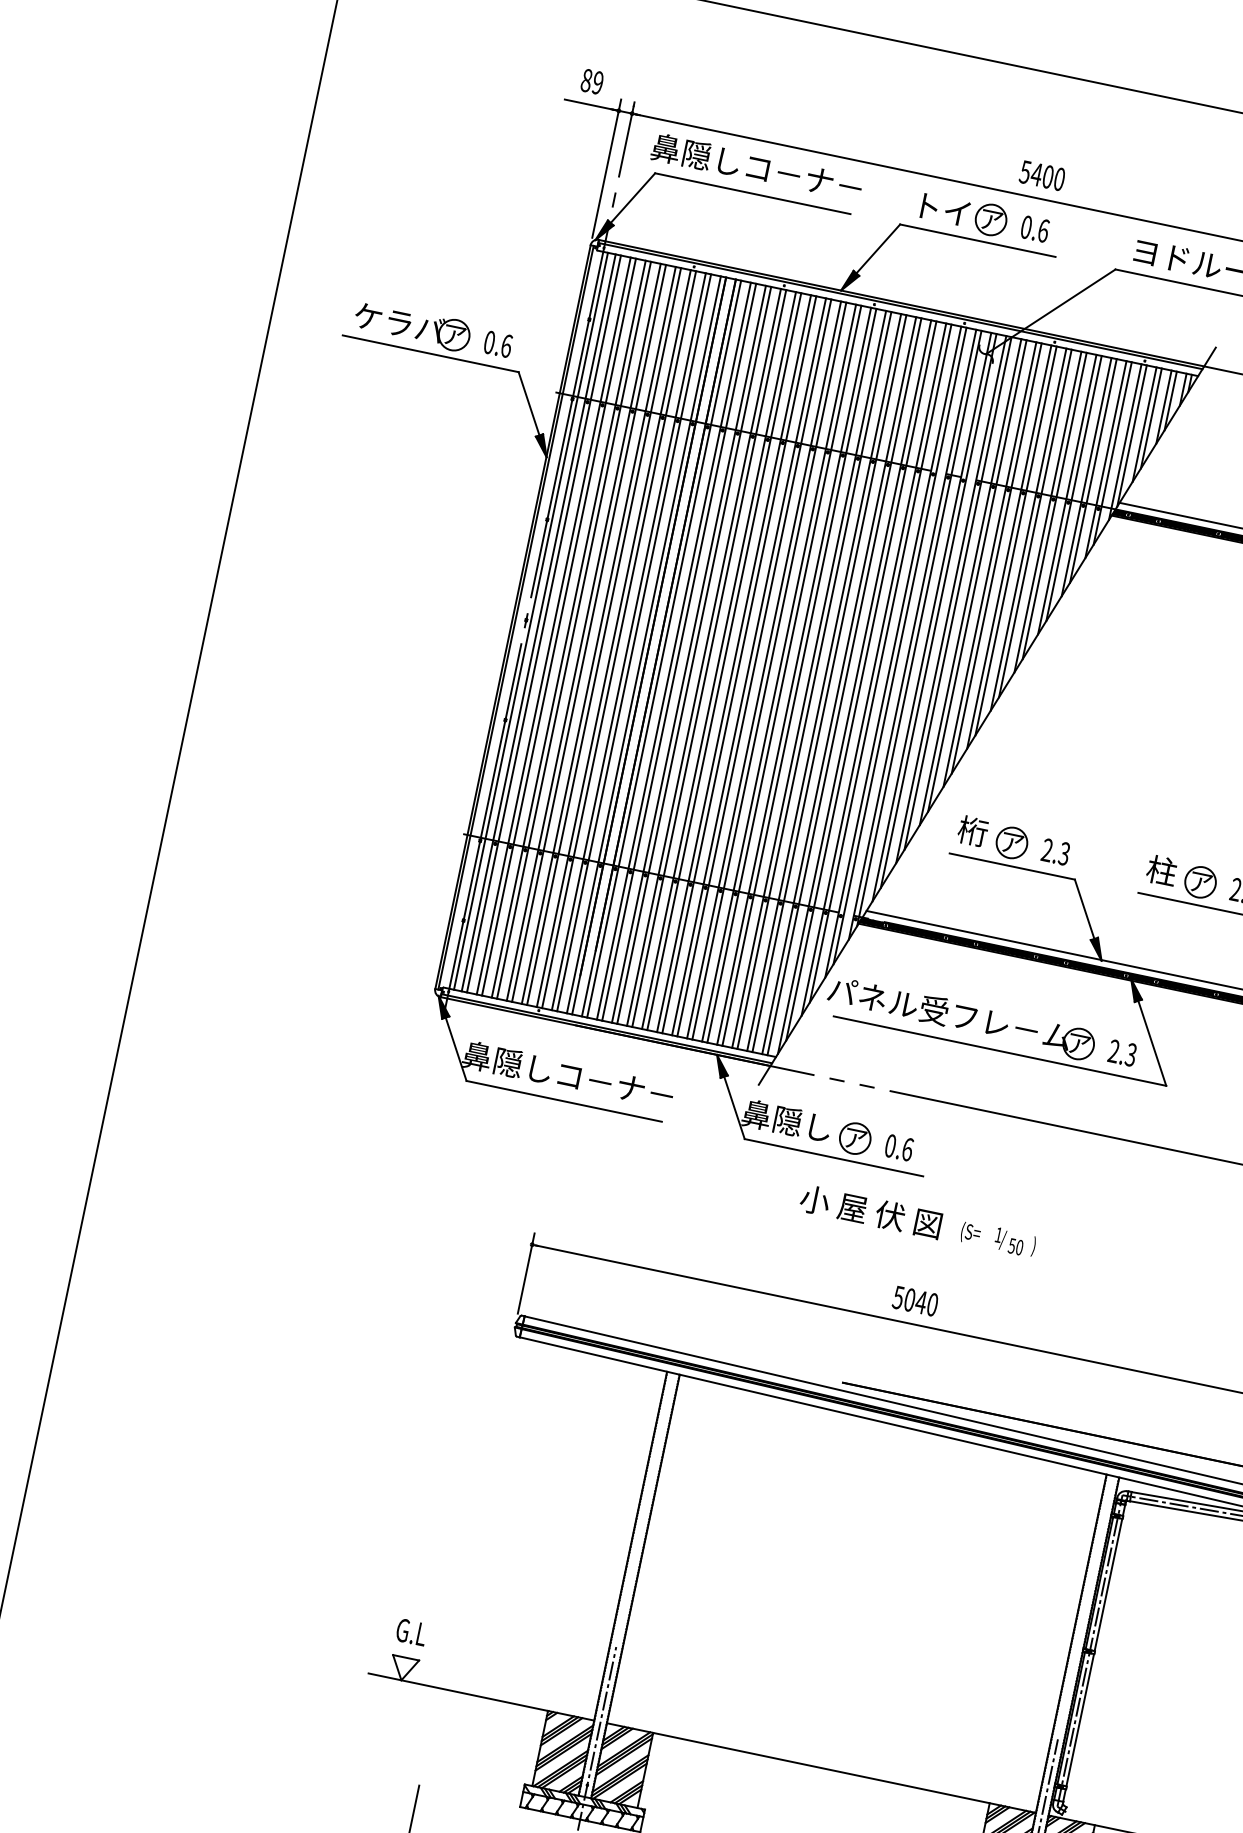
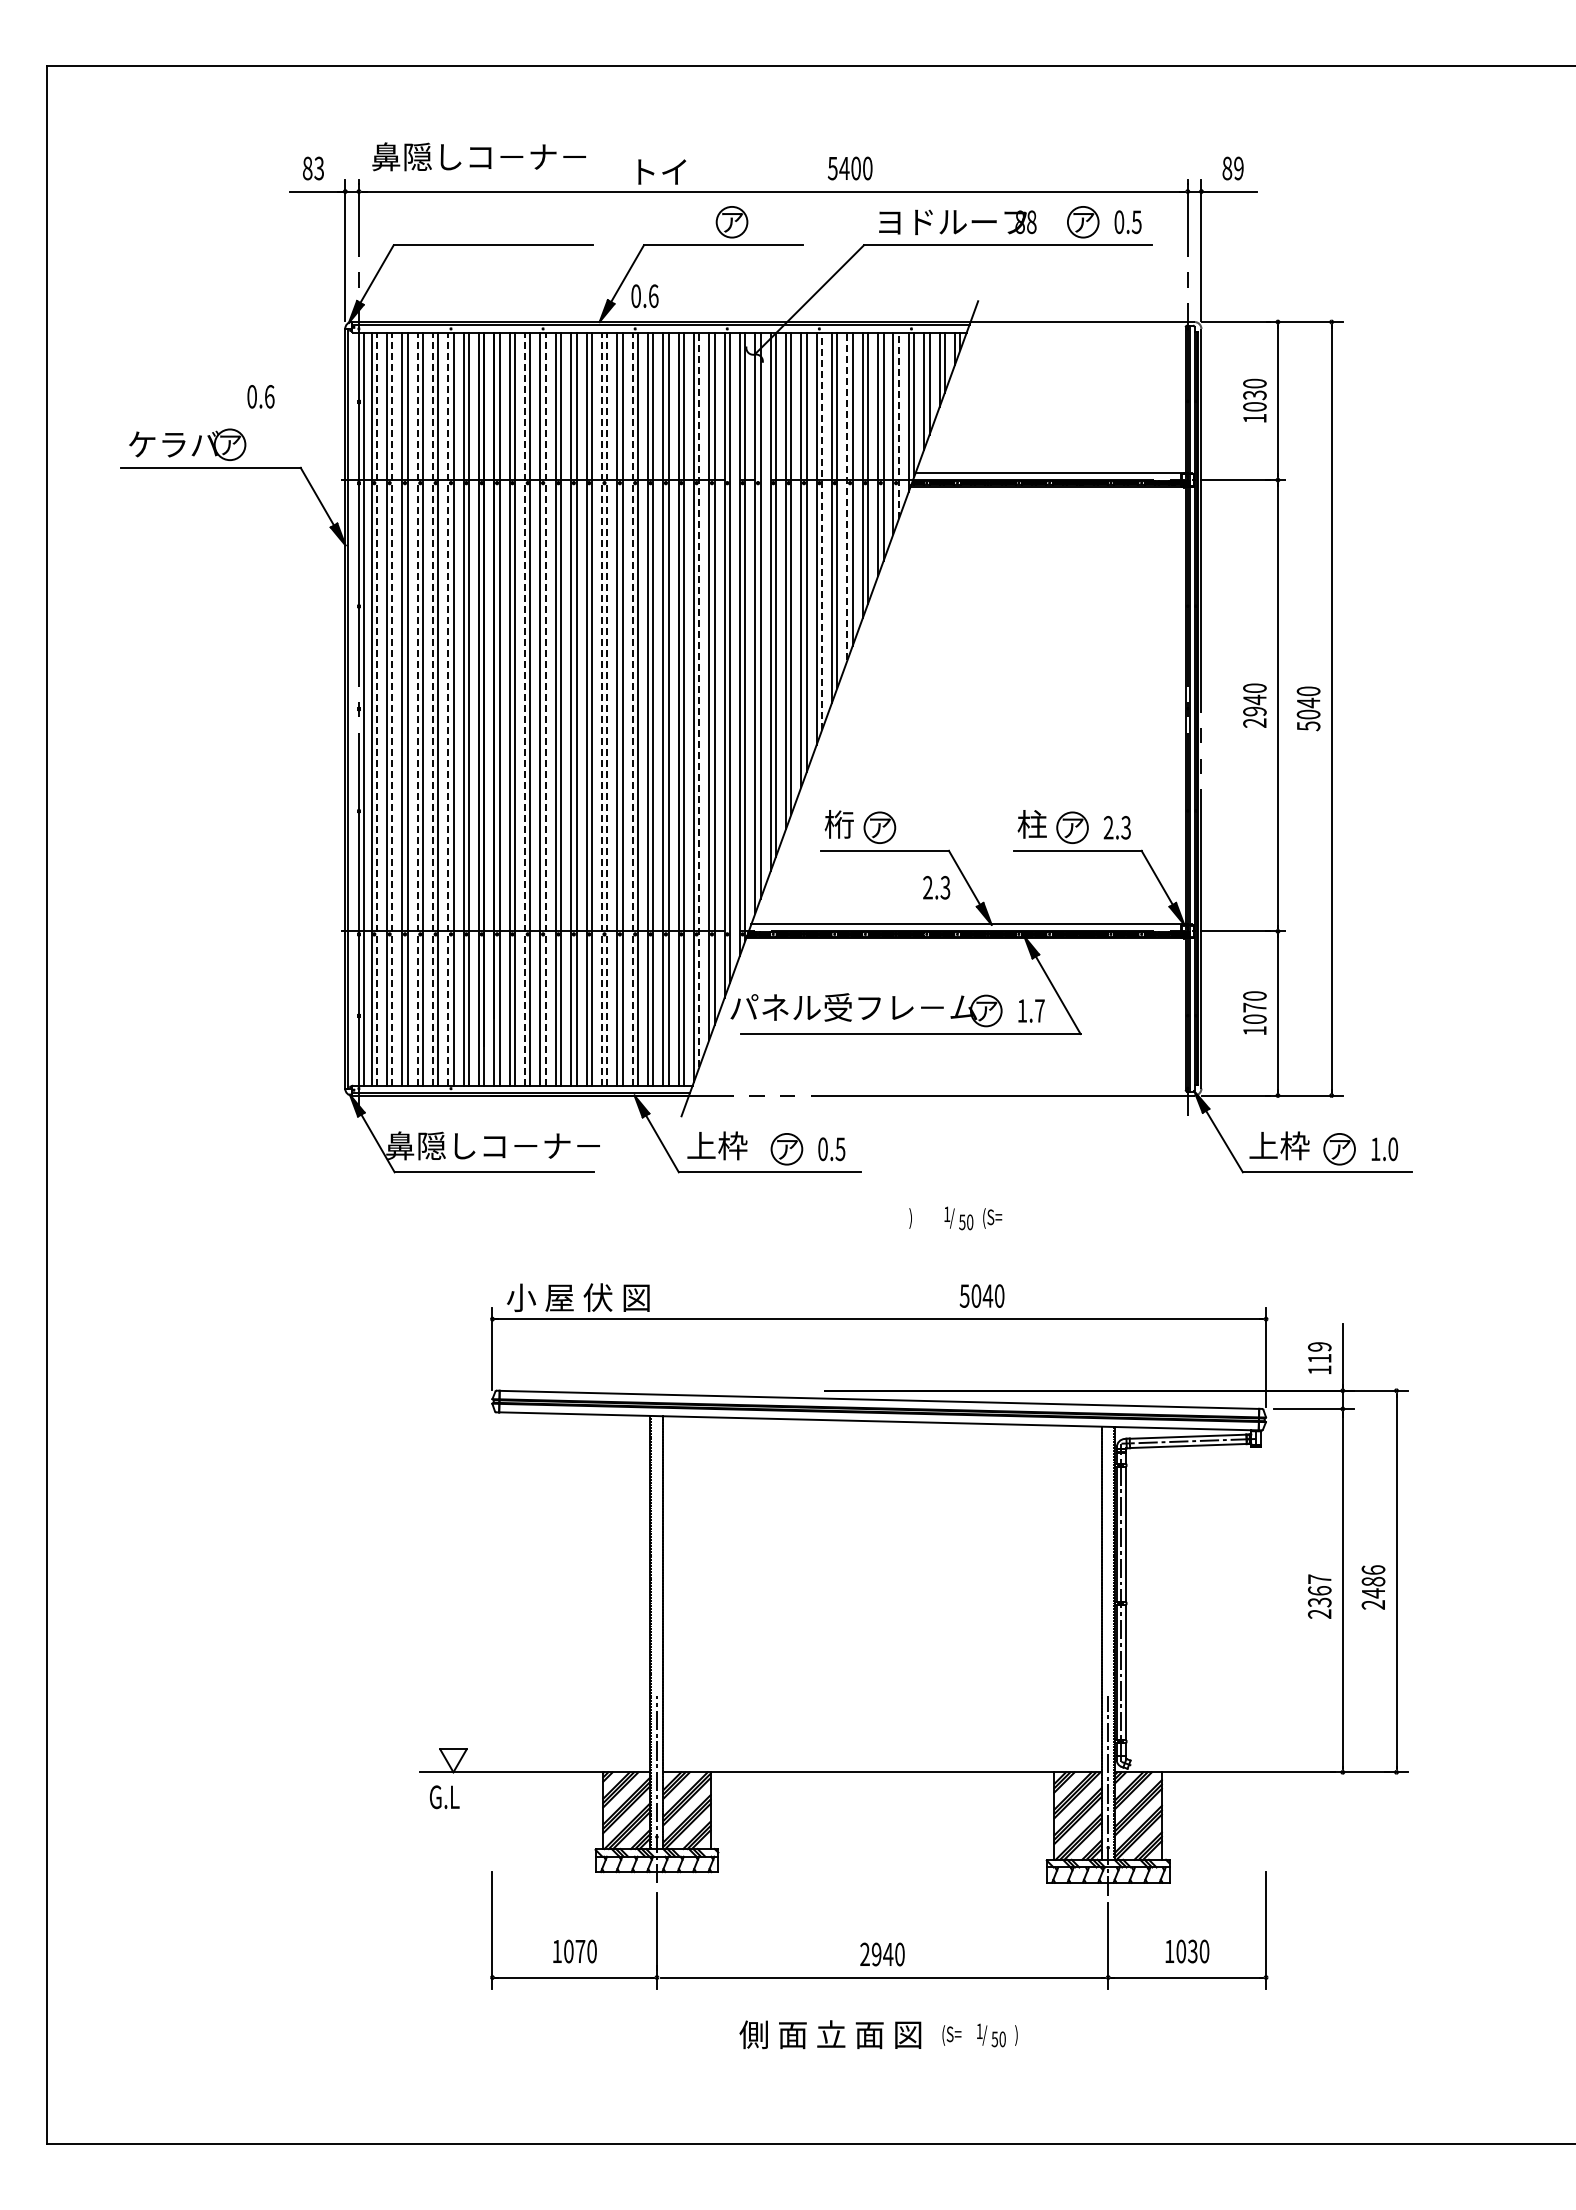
text: (597, 82) -> (318, 168), 89 -> 83
text: (756, 167) -> (478, 156), moved
text: (1041, 175) -> (849, 168), moved
text: (945, 209) -> (662, 171), moved
text: (1034, 229) -> (644, 296), moved
text: (497, 343) -> (260, 396), moved
line: (1112, 452) -> (898, 425), solid -> dashed
line: (1048, 512) -> (847, 496), solid -> dashed
line: (1016, 541) -> (822, 531), solid -> dashed
line: (544, 623) -> (377, 708), solid -> dashed
line: (559, 626) -> (392, 708), solid -> dashed
line: (583, 631) -> (417, 708), solid -> dashed
line: (599, 634) -> (433, 708), solid -> dashed
line: (614, 637) -> (448, 708), solid -> dashed
line: (689, 653) -> (525, 708), solid -> dashed
line: (709, 657) -> (545, 708), solid -> dashed
line: (763, 669) -> (601, 708), solid -> dashed
line: (769, 670) -> (607, 708), solid -> dashed
line: (794, 675) -> (632, 708), solid -> dashed
line: (861, 680) -> (699, 699), solid -> dashed
text: (1055, 851) -> (936, 887), moved
text: (1122, 1052) -> (1030, 1010), 2.3 -> 1.7
text: (786, 1120) -> (715, 1145), 鼻隠し -> 上枠
text: (907, 1149) -> (840, 1149), 0.6 -> 0.5
text: (871, 1211) -> (578, 1297), moved
text: (969, 1233) -> (918, 1218), (S= -> )
text: (1042, 1248) -> (992, 1218), ) -> (S=
text: (914, 1300) -> (981, 1295), moved
text: (411, 1632) -> (444, 1797), moved

